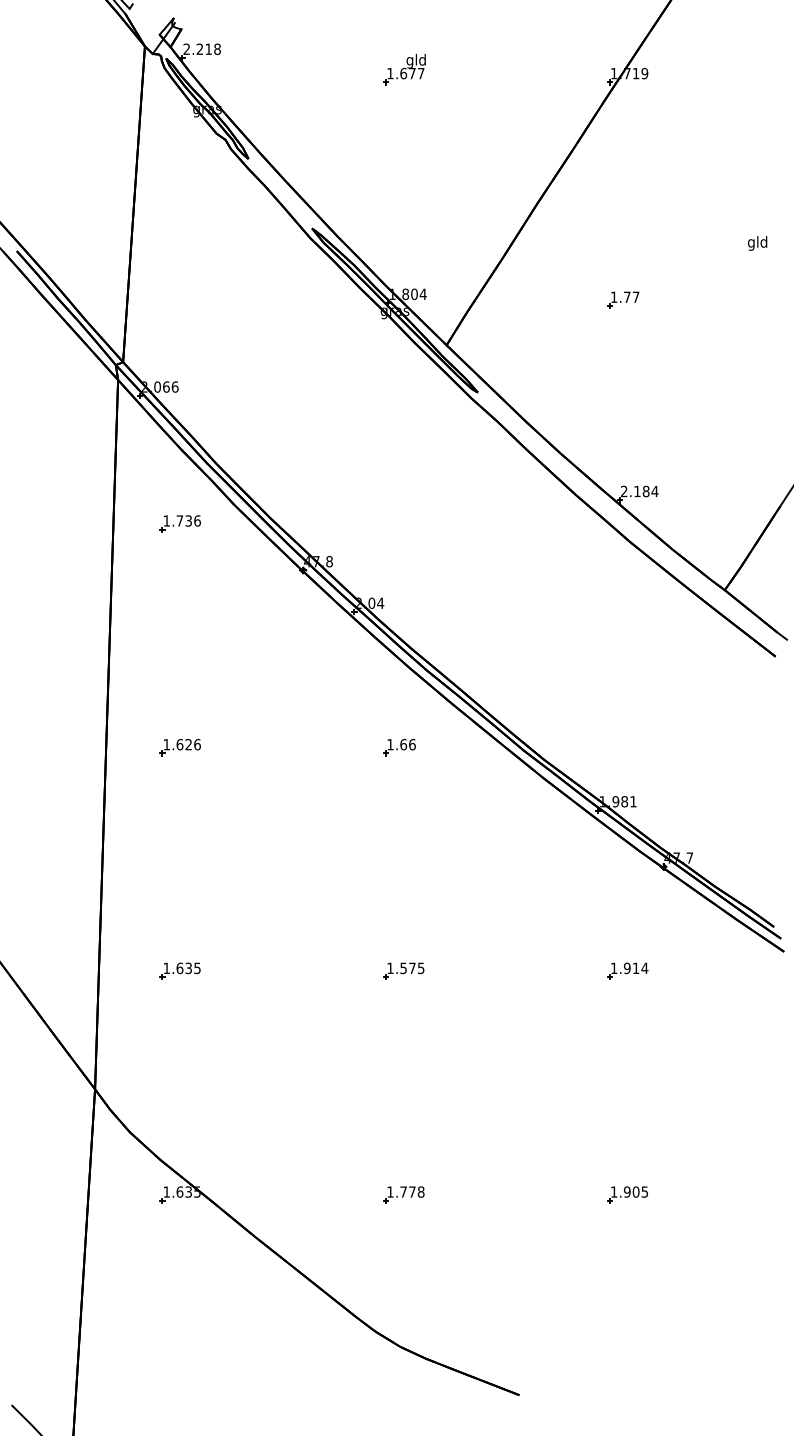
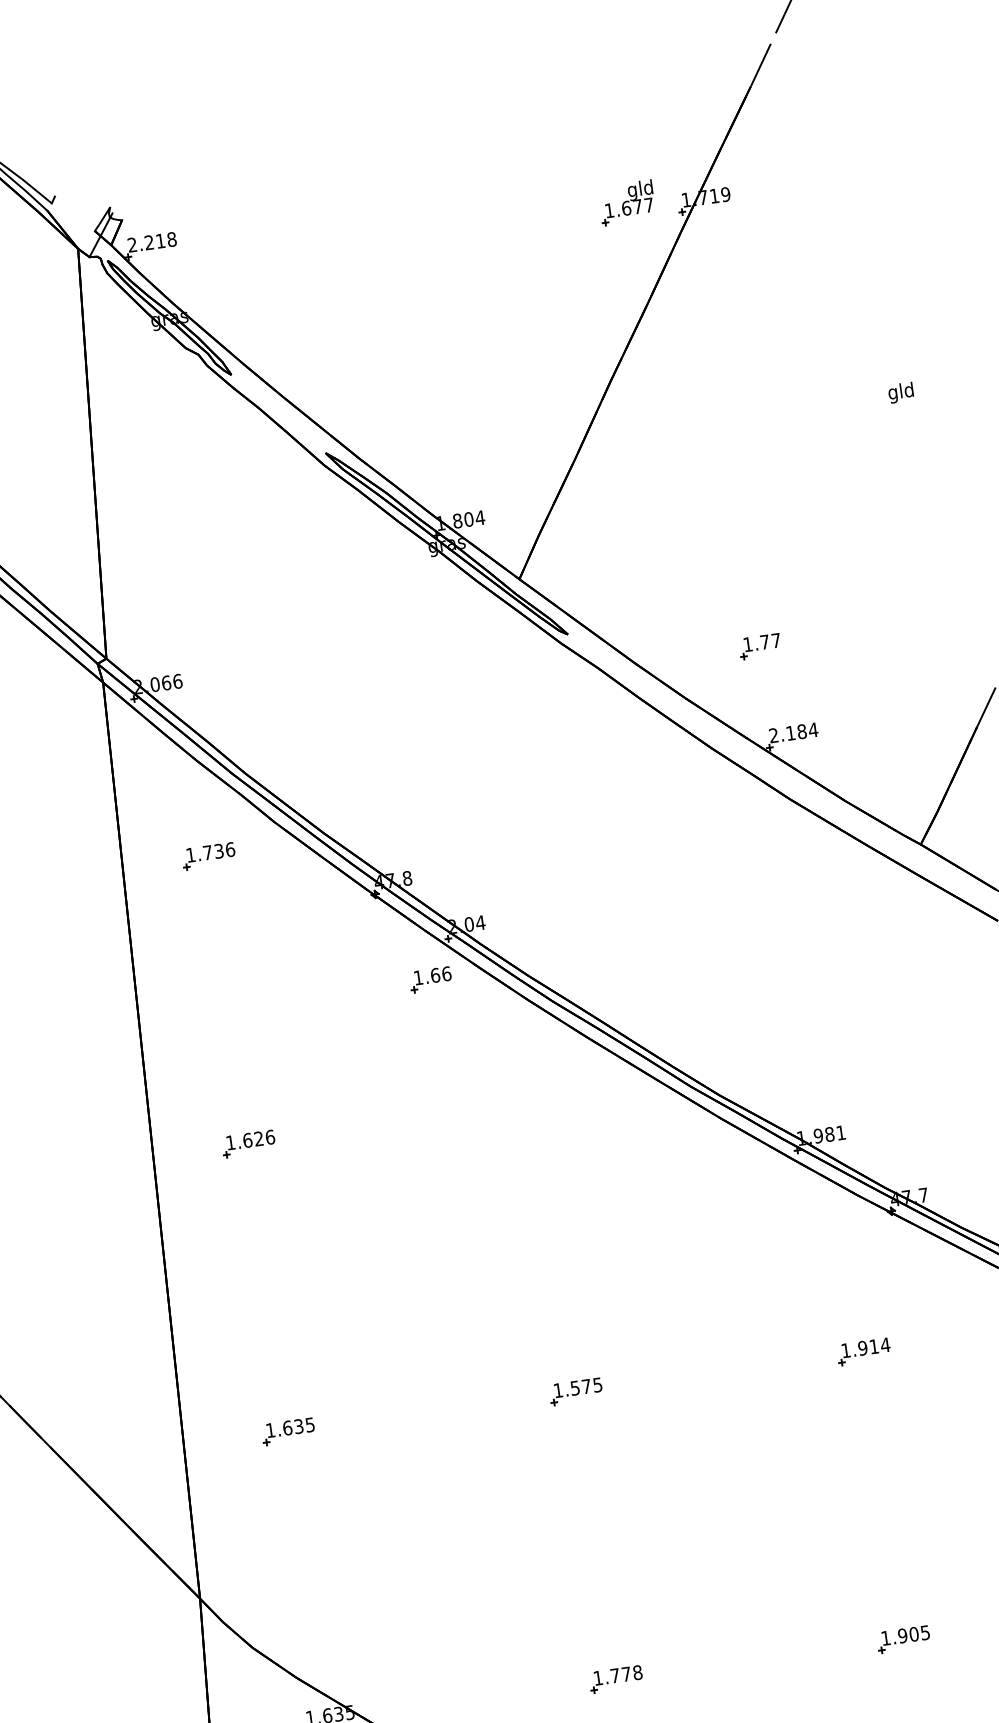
part: (404, 69) -> (626, 202), moved
part: (623, 299) -> (760, 645), moved
part: (399, 747) -> (430, 979), moved

